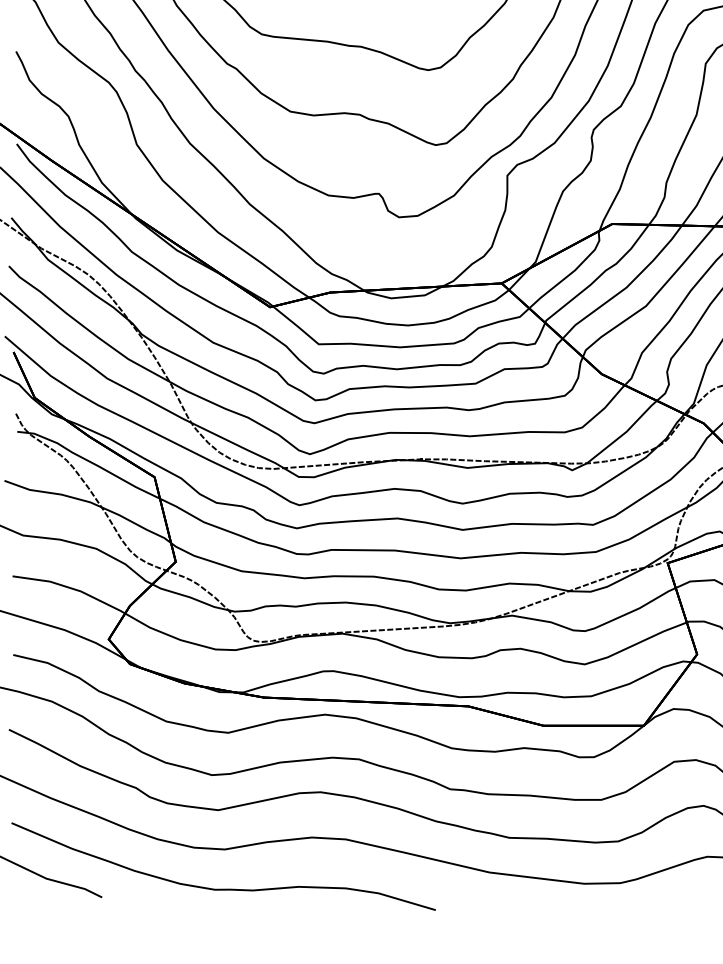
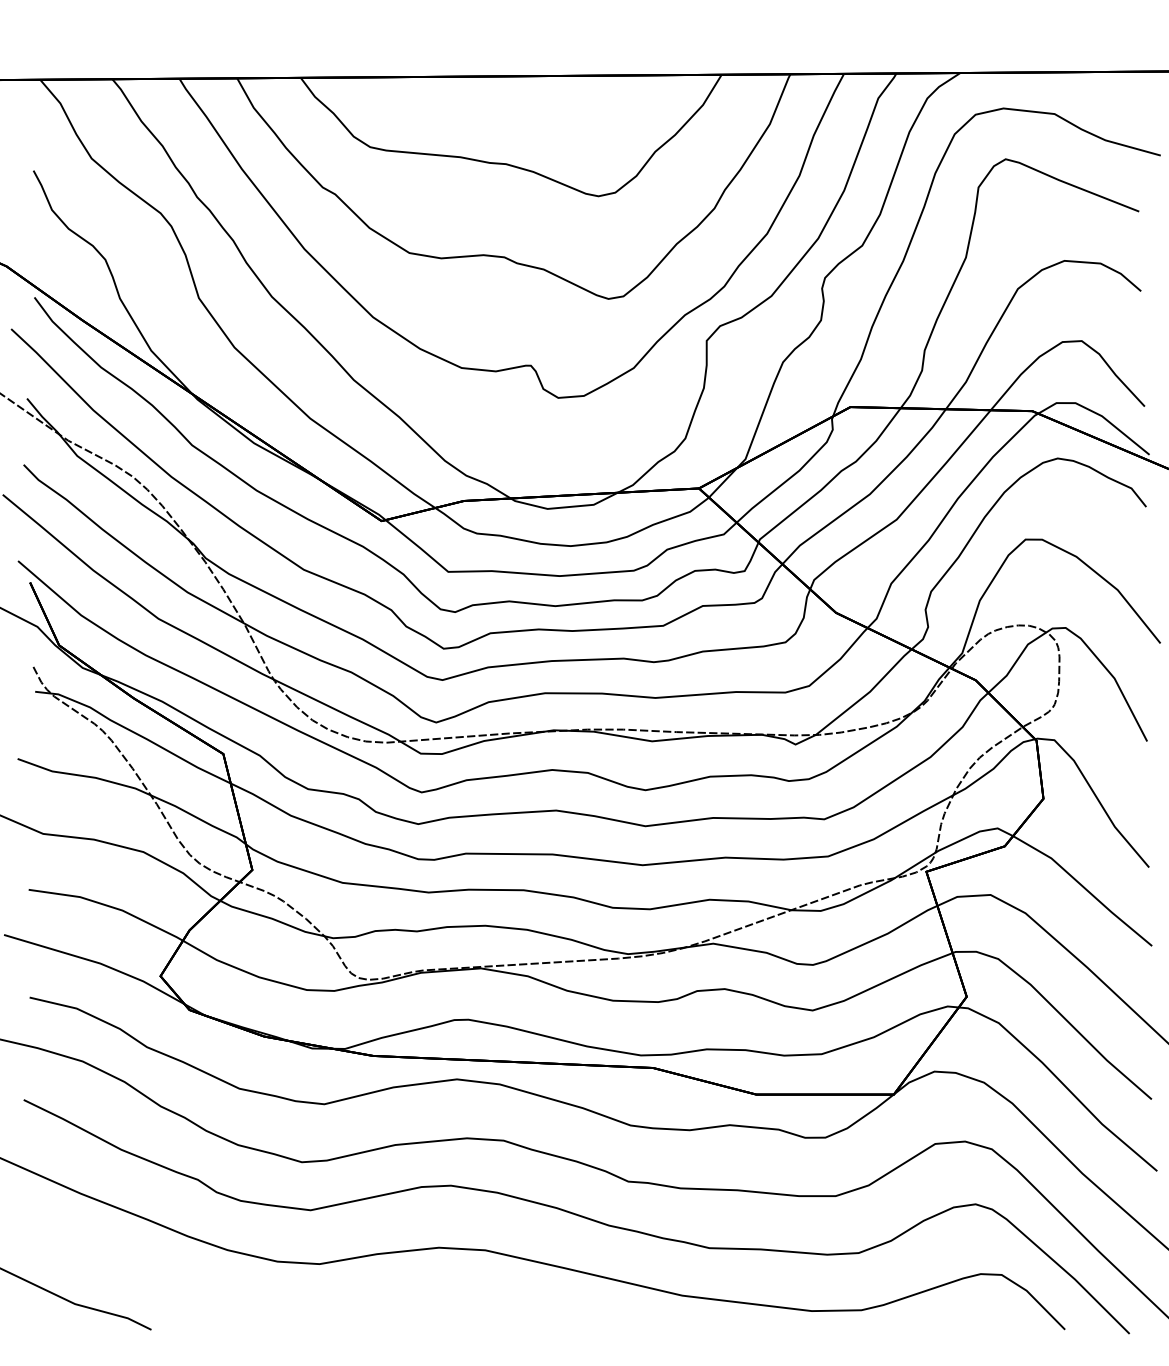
curve: (223, 889) -> (317, 1318), removed

